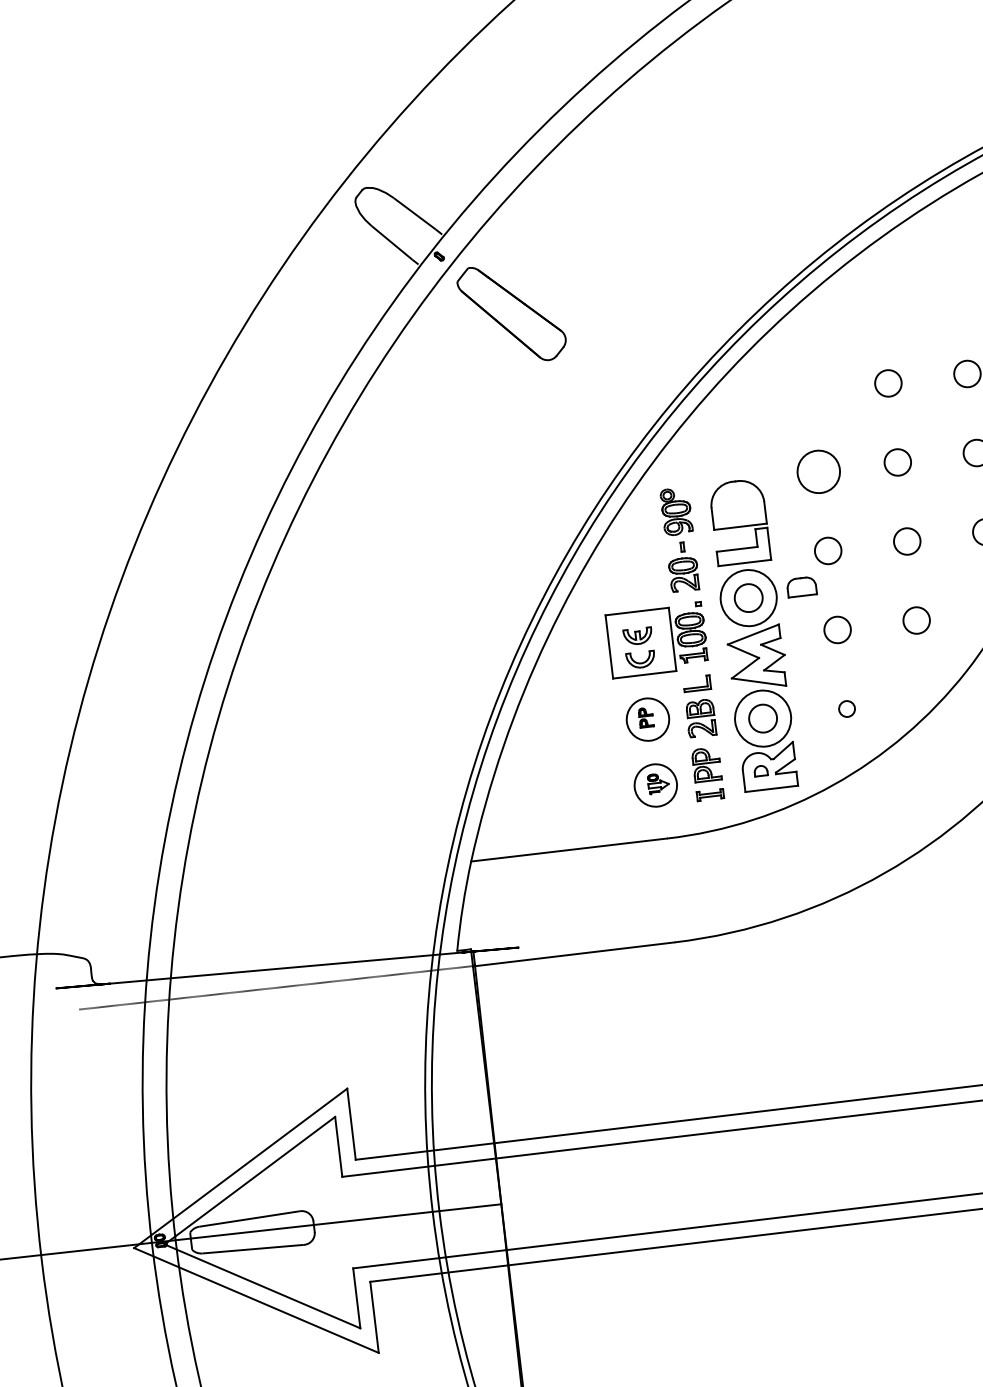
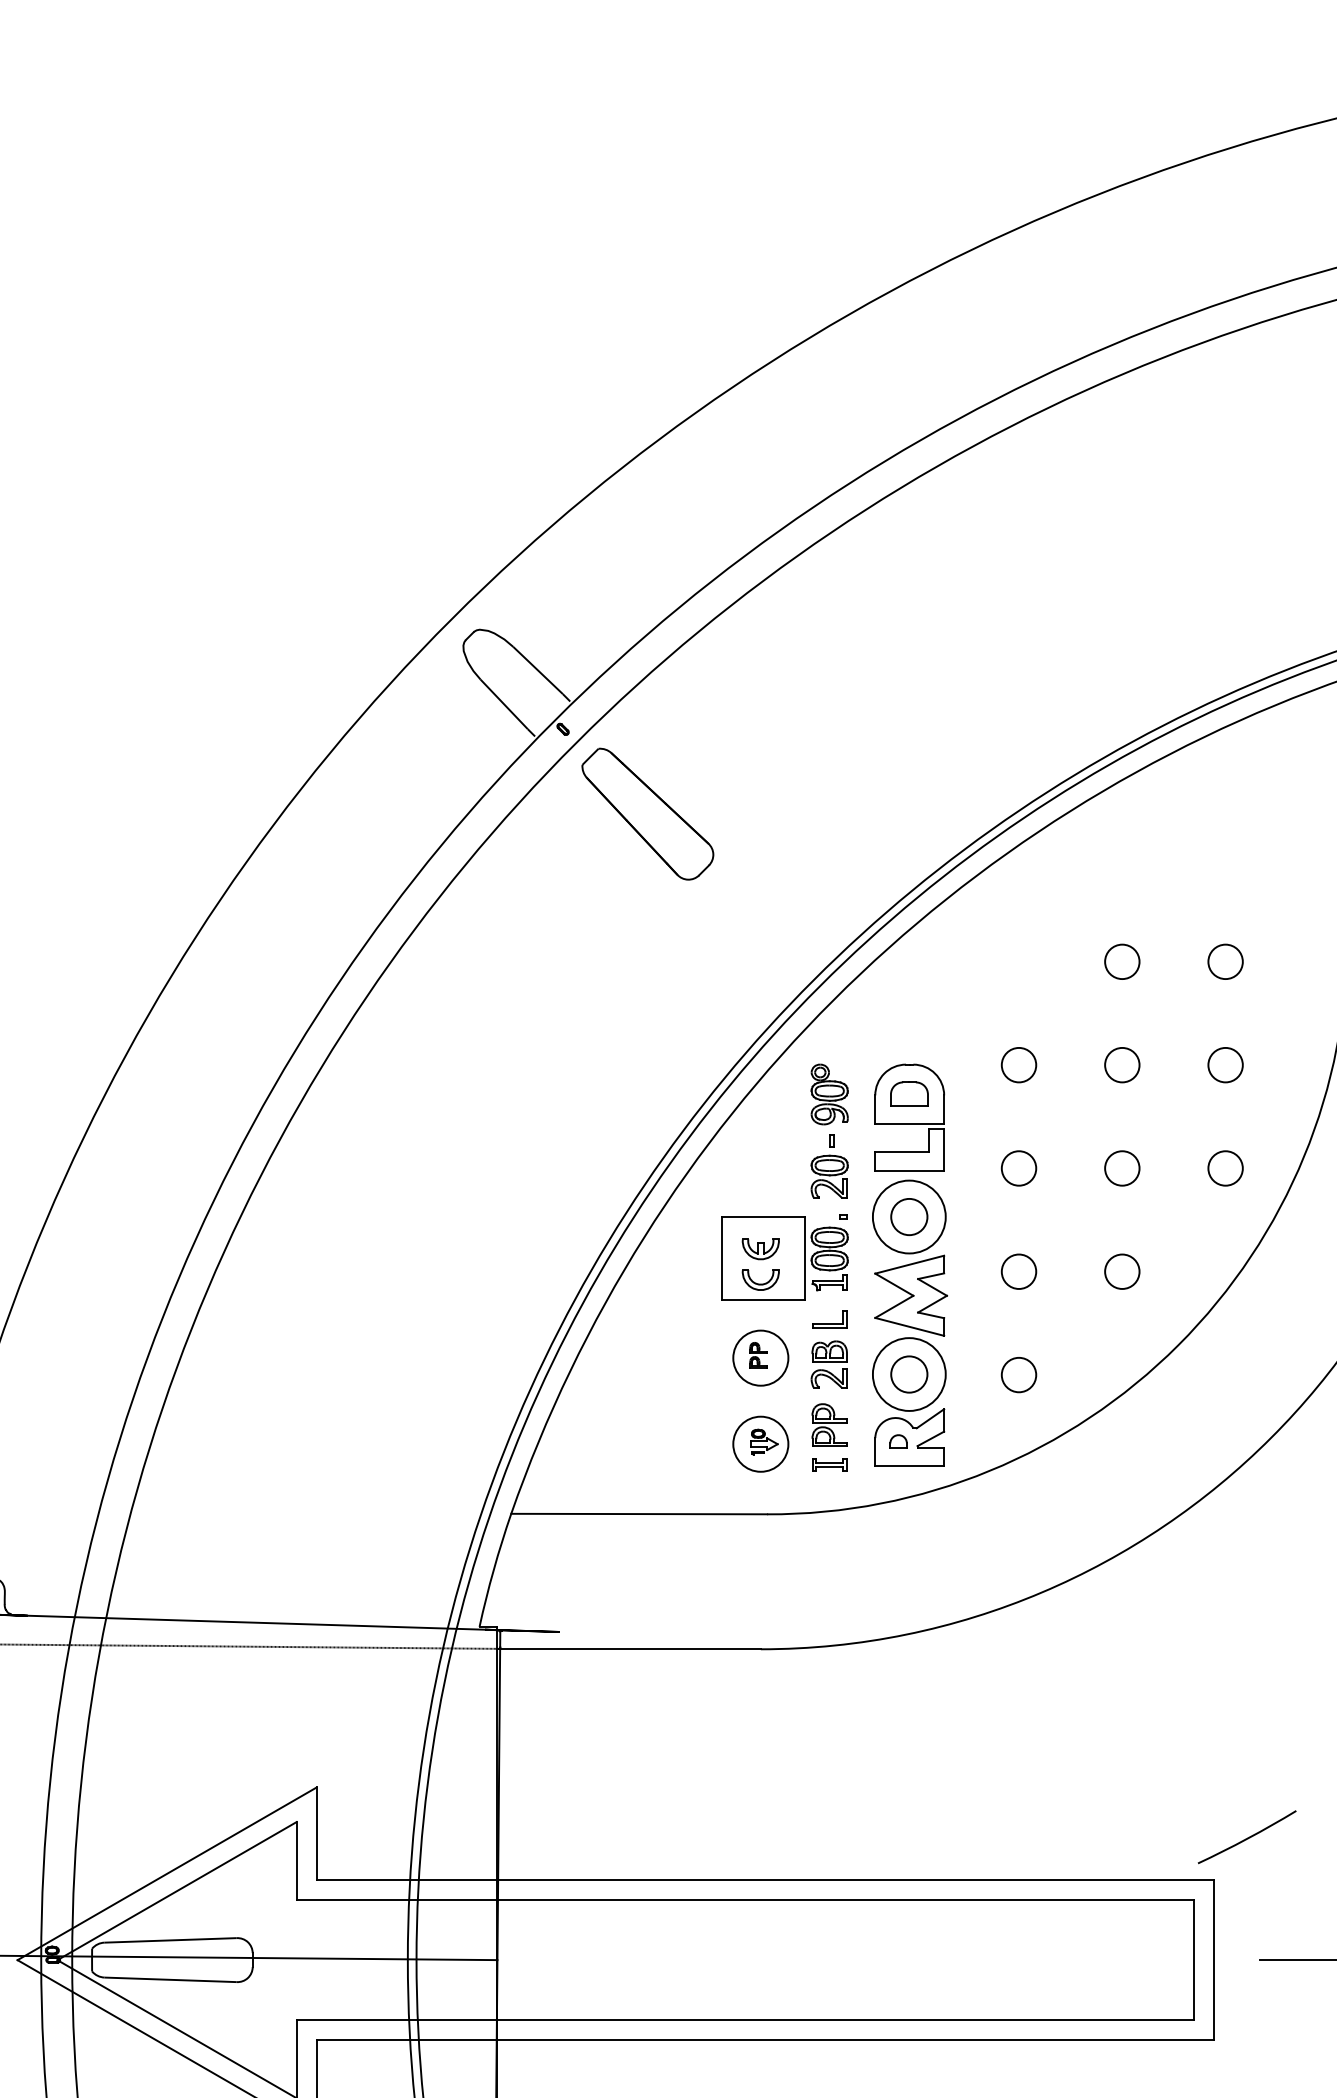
circle: (818, 471) -> (1018, 1064), size x0.62
part: (801, 586) -> (909, 1093), moved
circle: (846, 708) -> (1018, 1374), size x1.67

